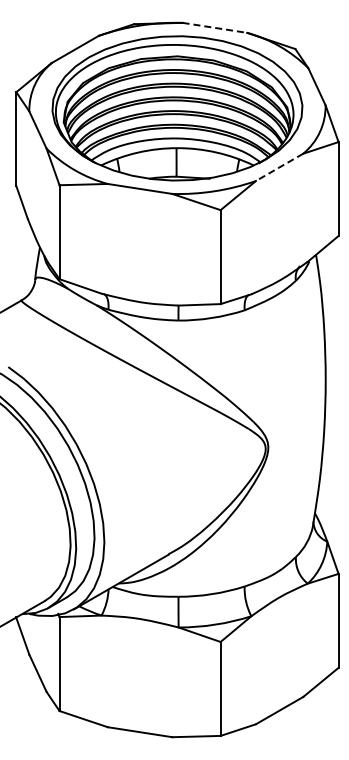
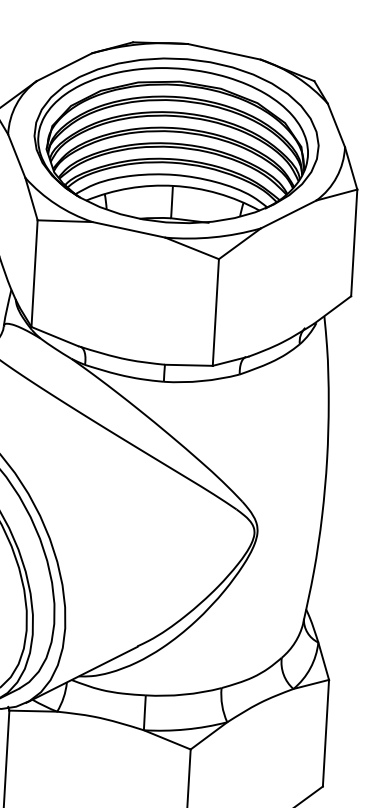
line: (214, 27) -> (223, 51), dashed -> solid
line: (279, 167) -> (288, 214), dashed -> solid

